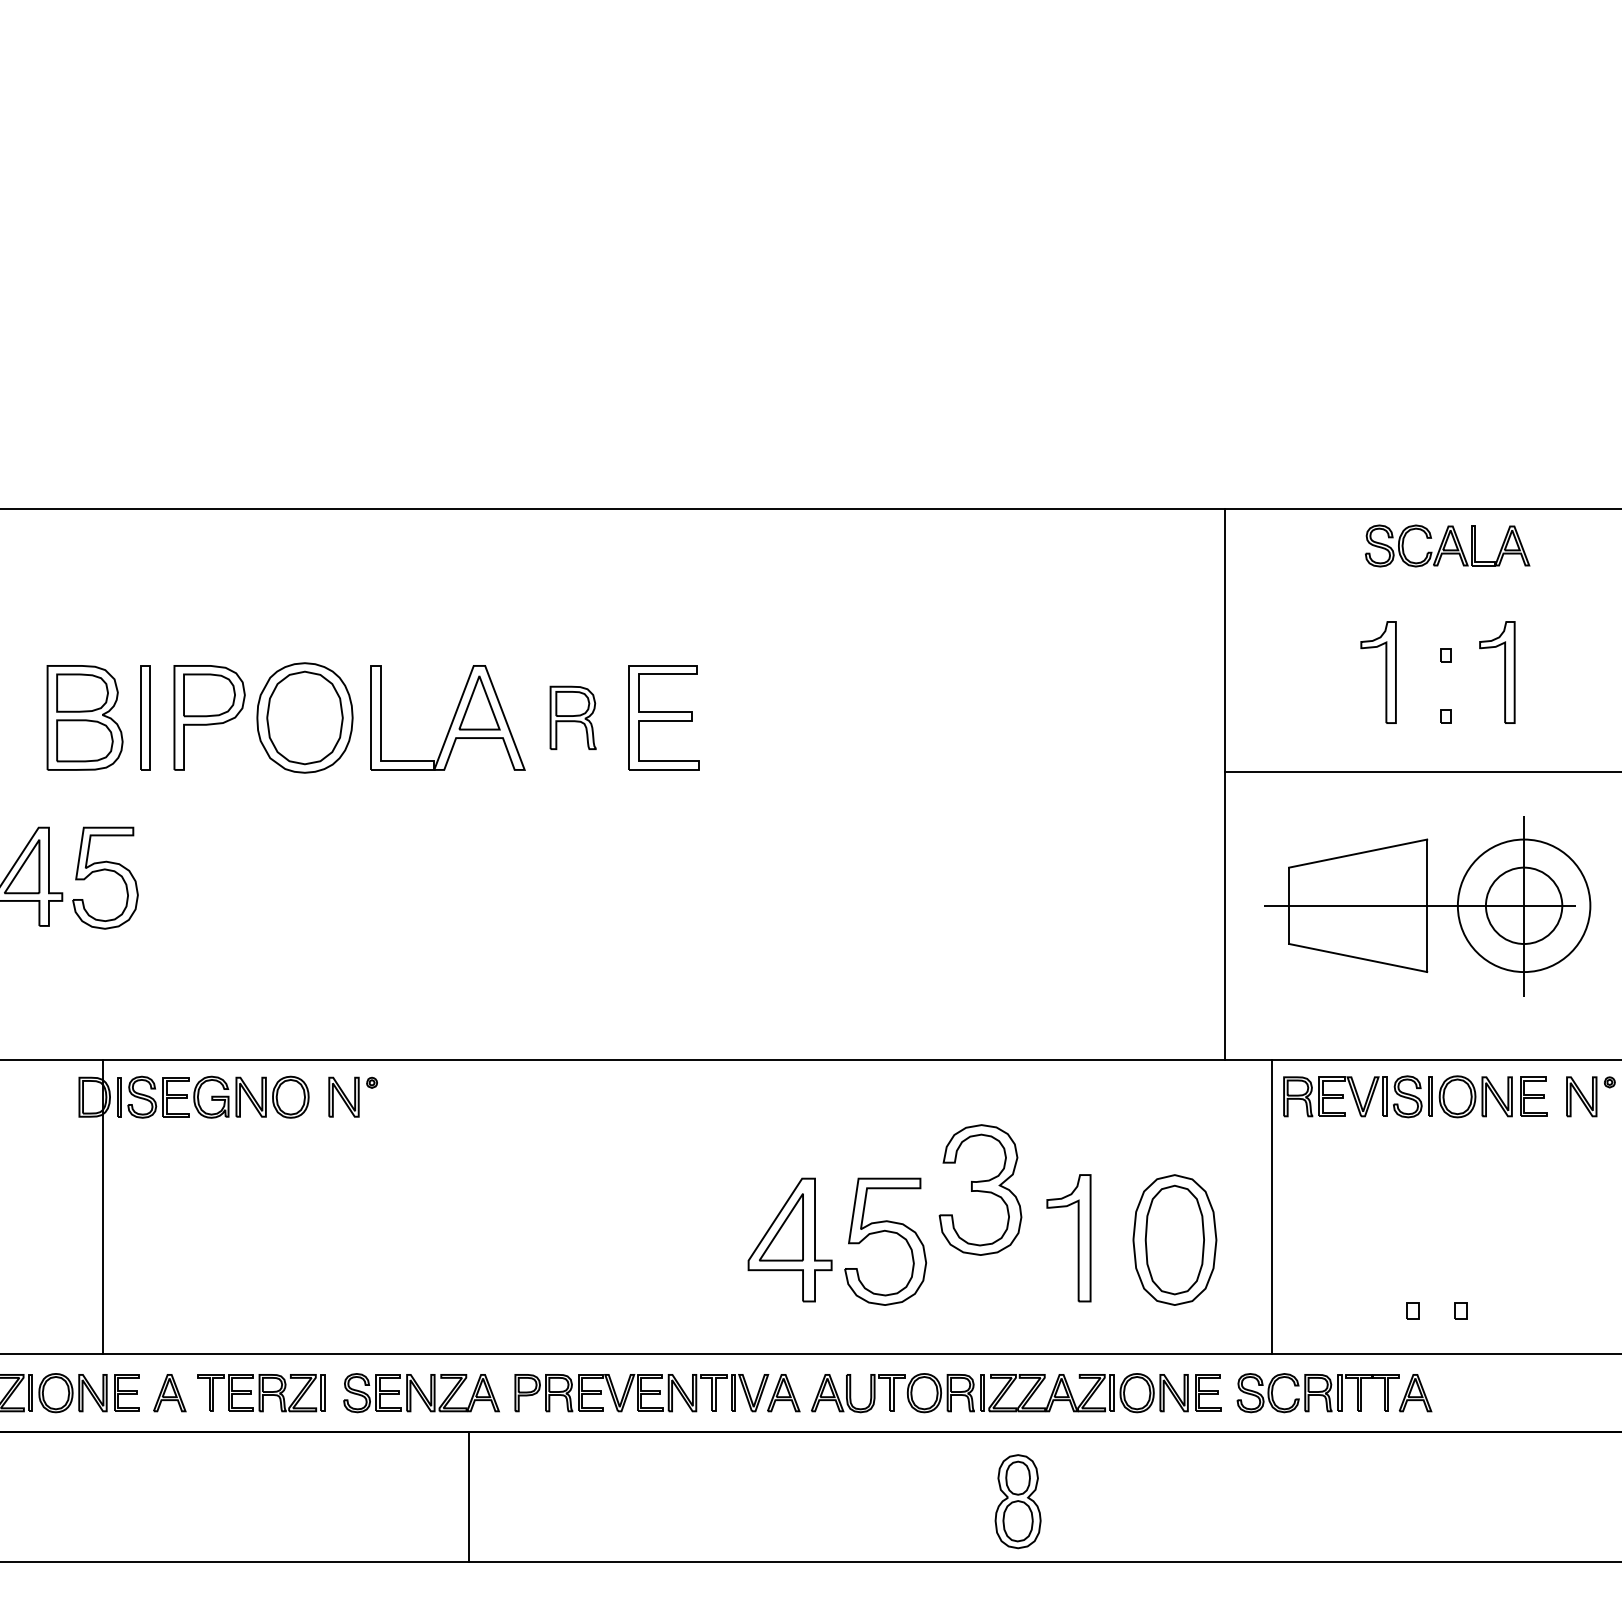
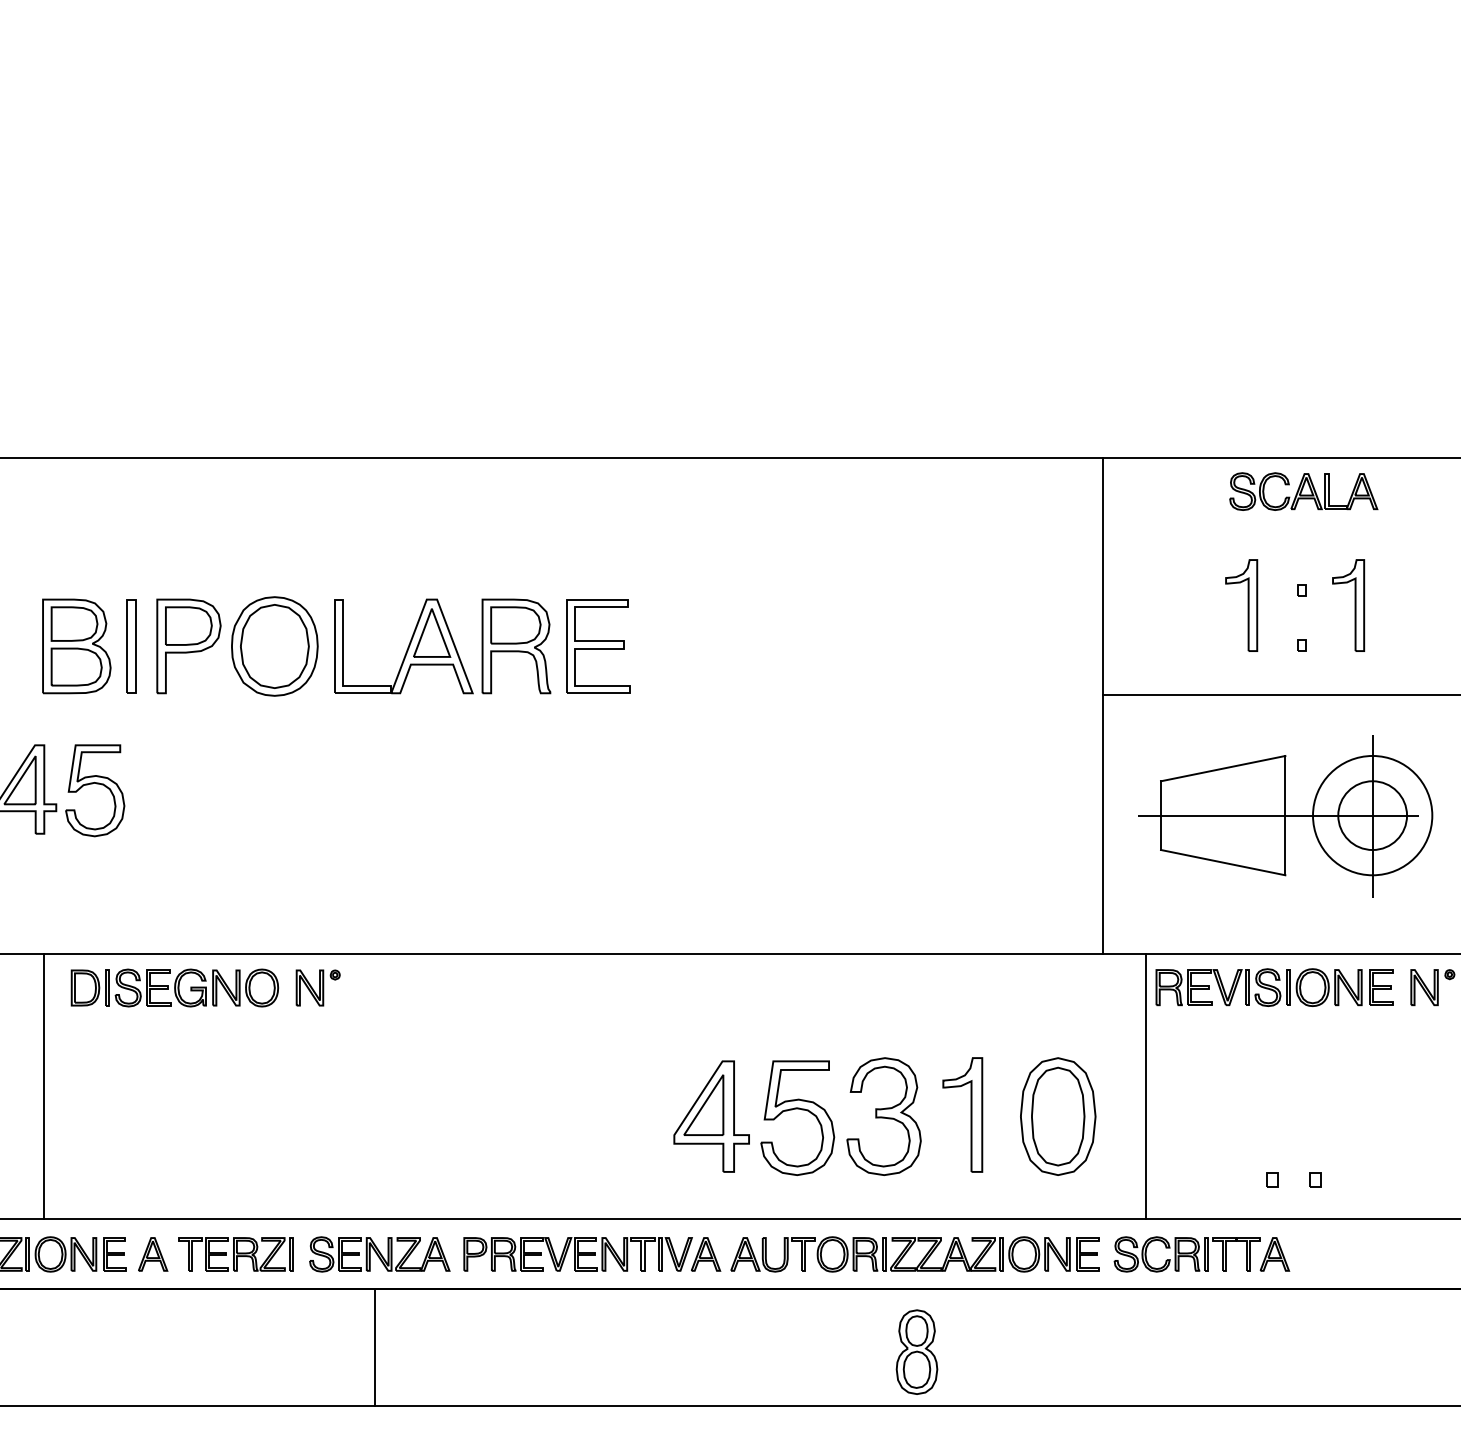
part: (572, 717) -> (515, 646), size x1.67
part: (980, 1189) -> (884, 1116), moved
line: (103, 1206) -> (44, 1086), moved
line: (468, 1496) -> (374, 1347), moved

